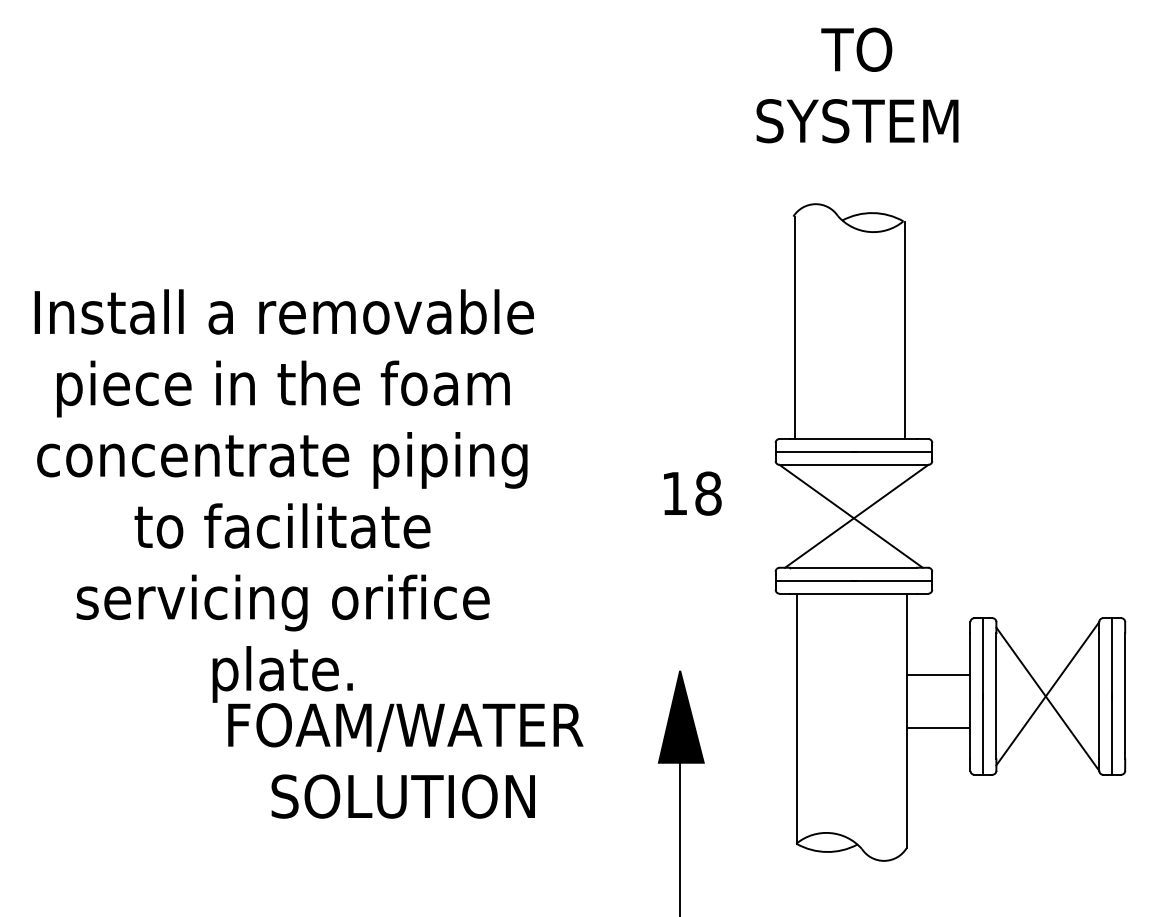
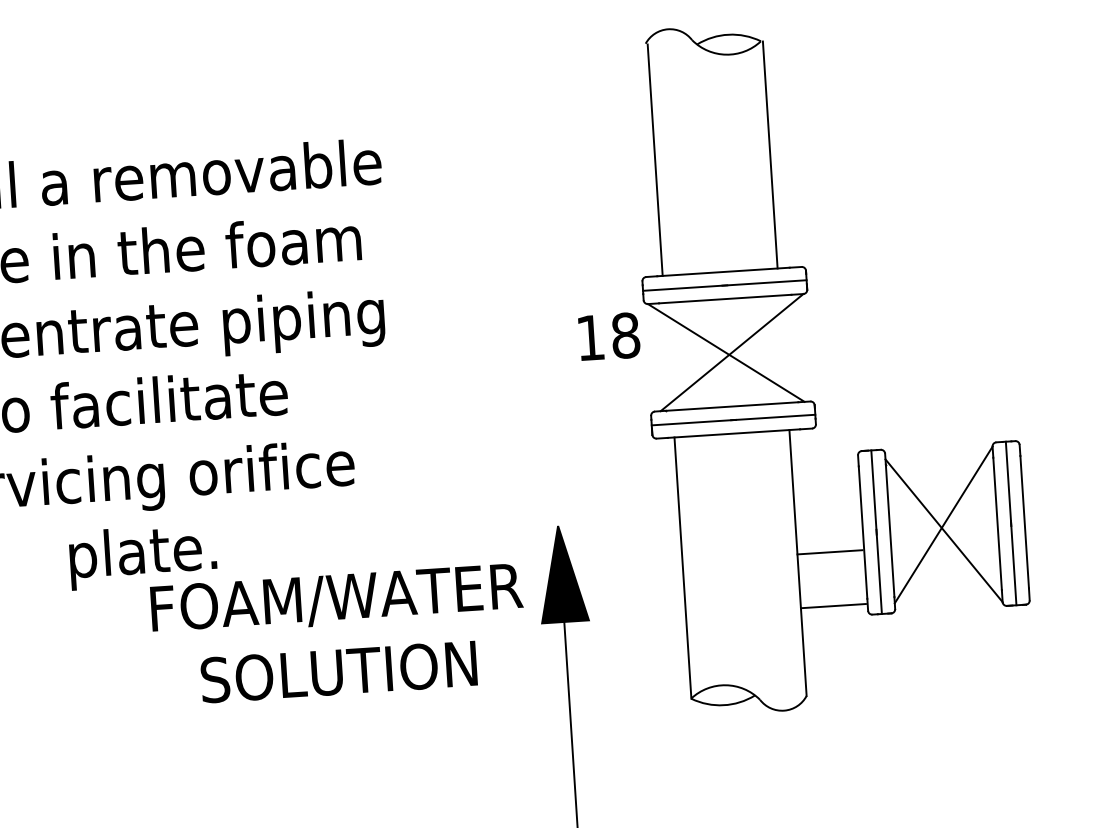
text: (692, 493) -> (609, 336), moved
line: (937, 674) -> (829, 552), moved
line: (937, 728) -> (833, 606), moved
text: (405, 760) -> (338, 634), moved

